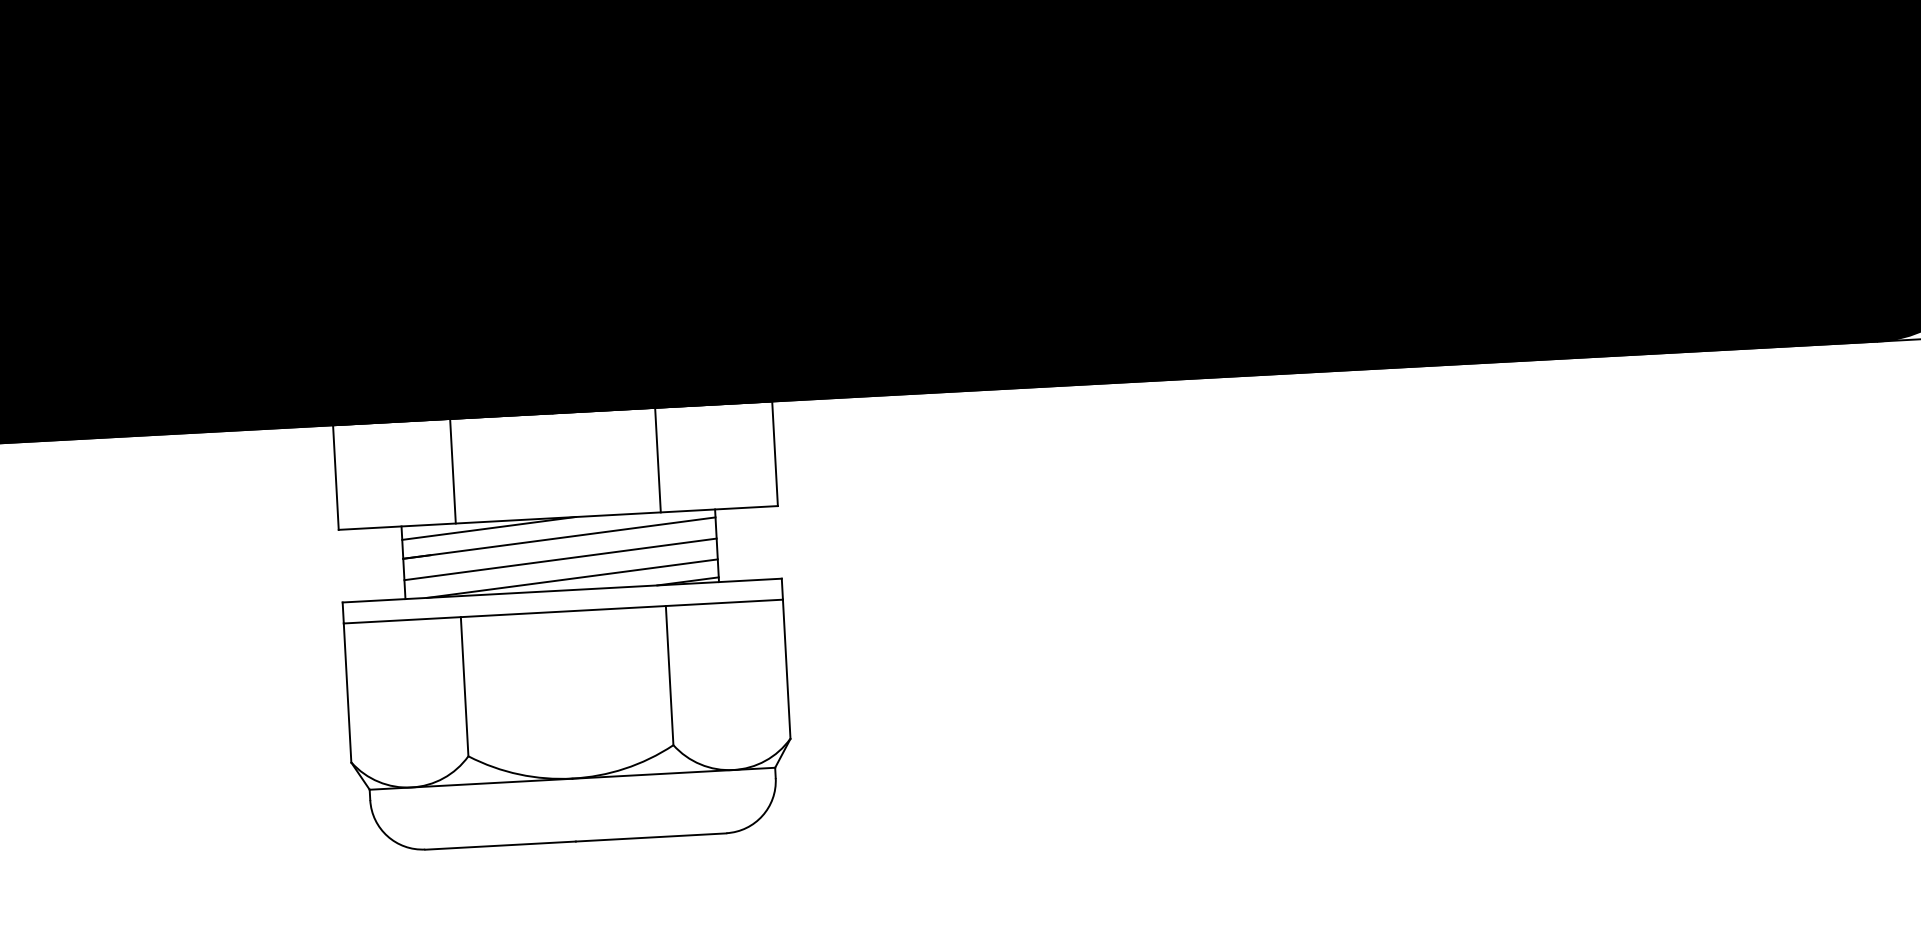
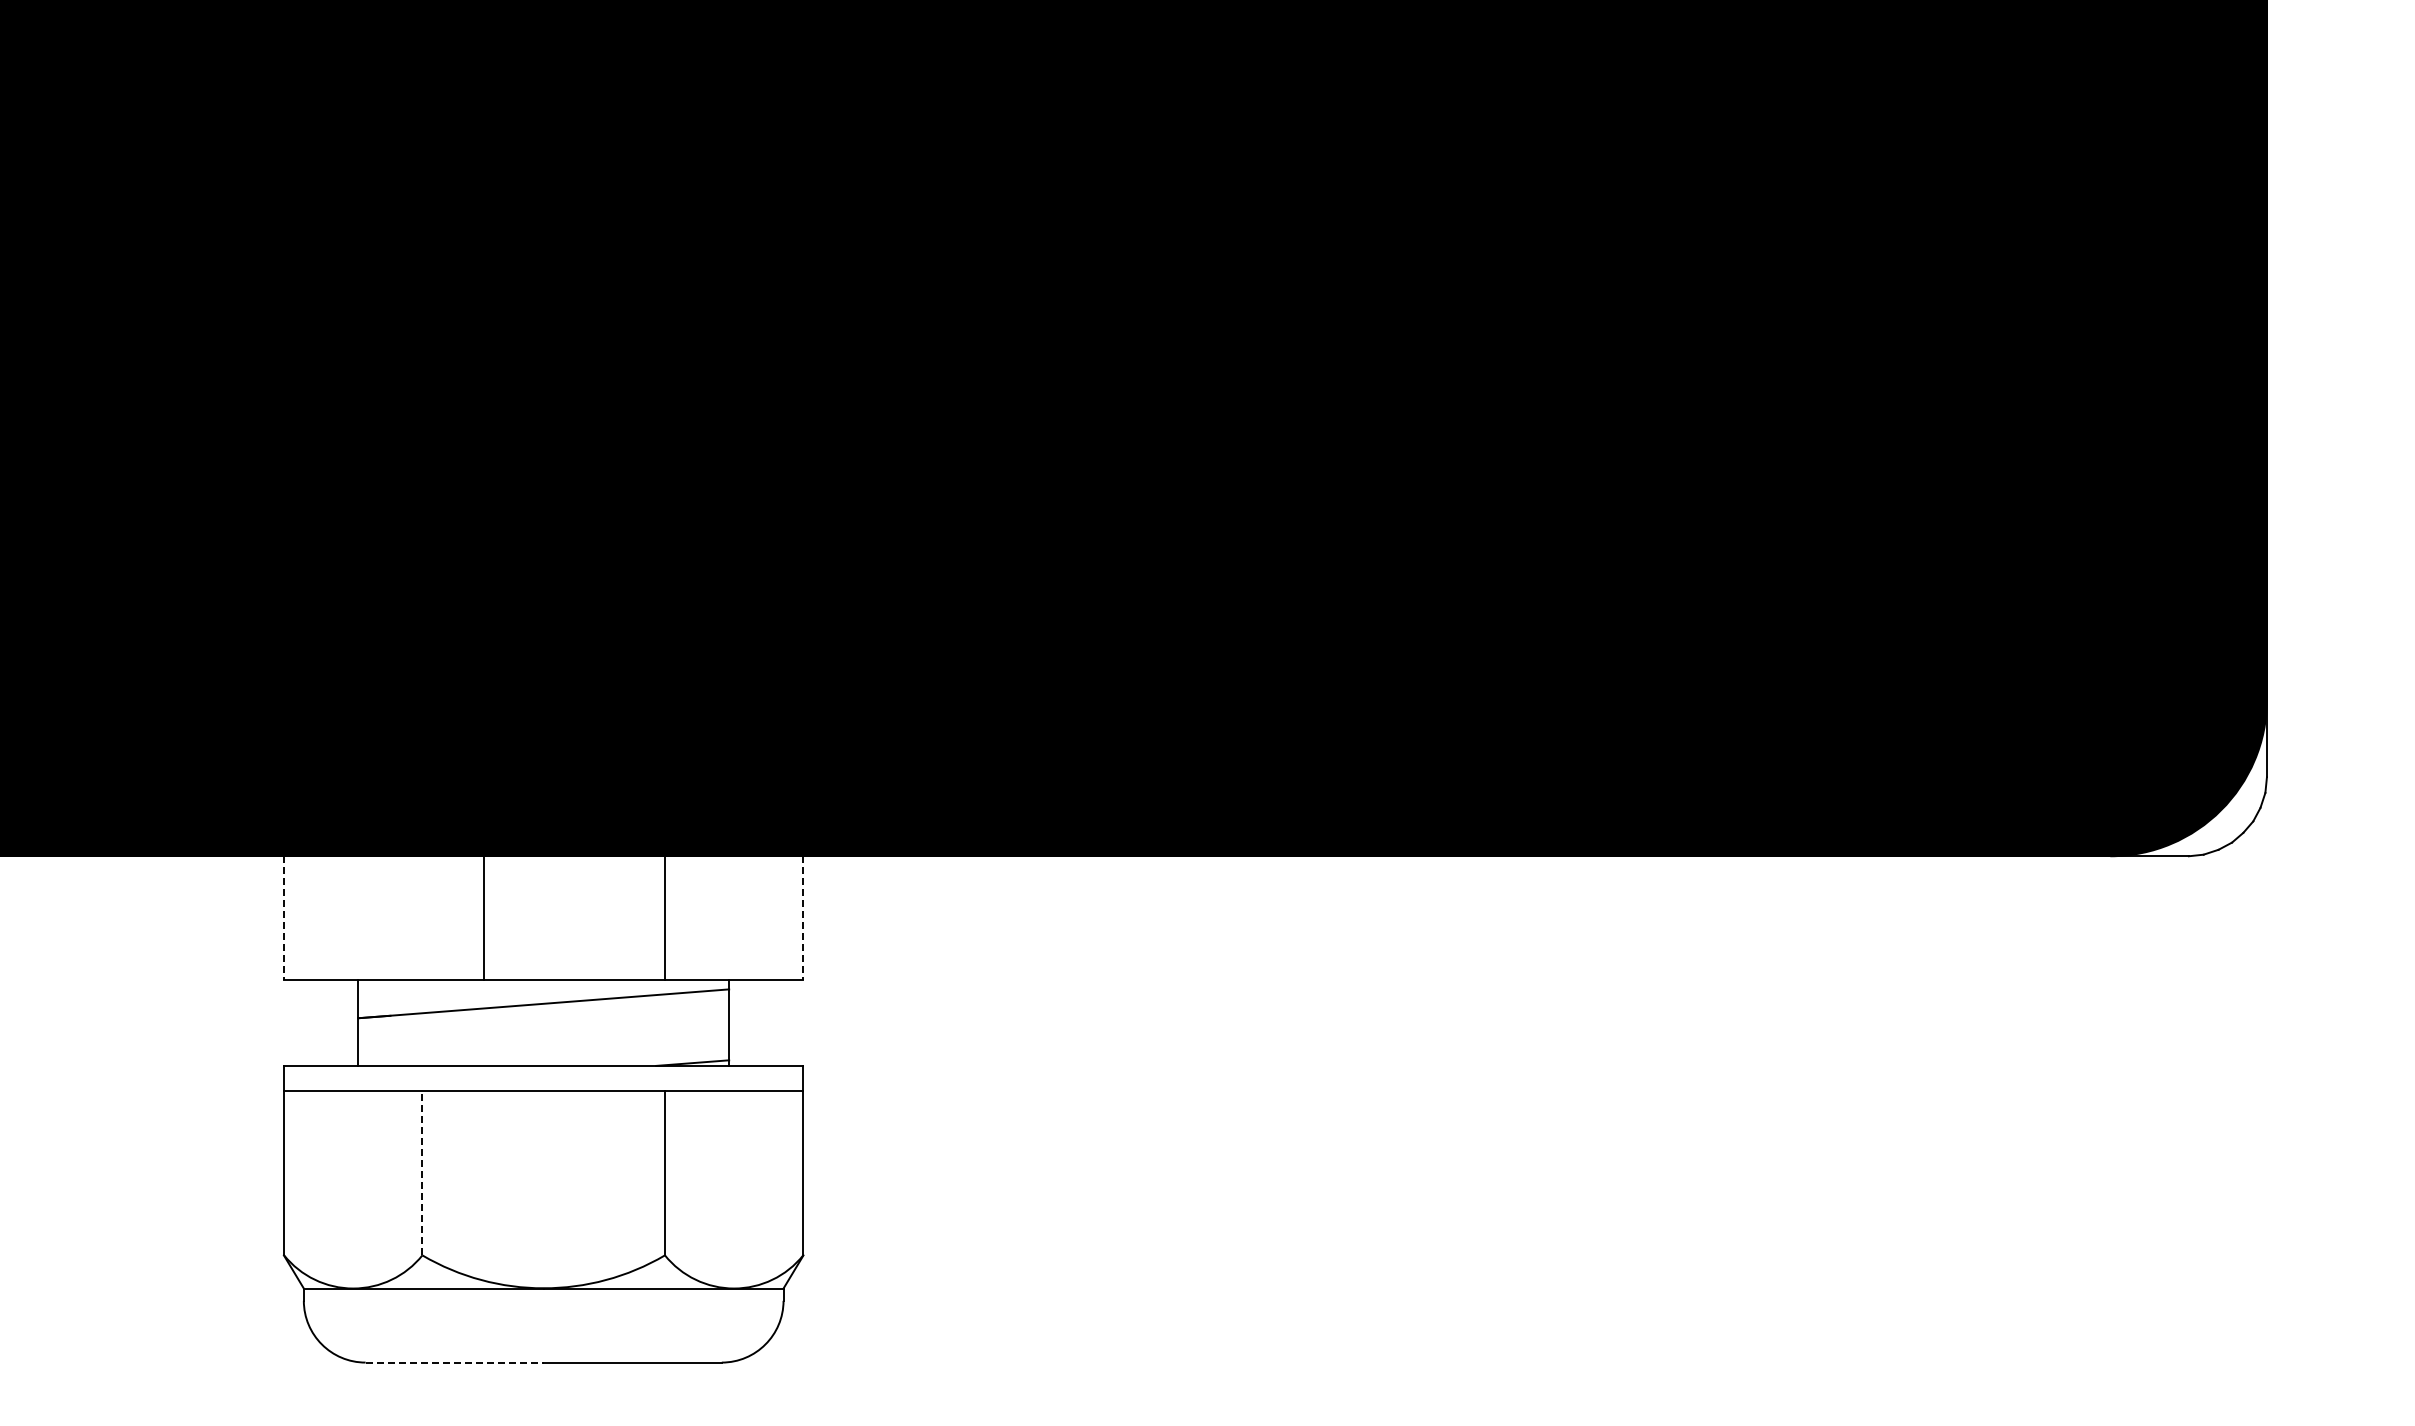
line: (775, 454) -> (803, 918), solid -> dashed
line: (453, 470) -> (484, 917), moved
line: (335, 477) -> (283, 918), solid -> dashed
line: (489, 528) -> (461, 987), removed
line: (560, 558) -> (543, 1028), removed
line: (572, 578) -> (556, 1052), removed
line: (464, 686) -> (422, 1172), solid -> dashed
line: (501, 845) -> (455, 1362), solid -> dashed

